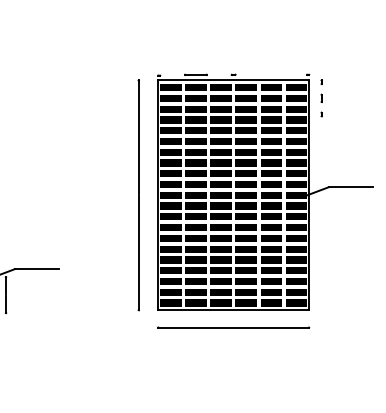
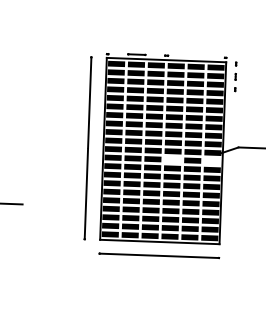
fill: (246, 205) -> (173, 159), removed
fill: (296, 205) -> (212, 160), removed

